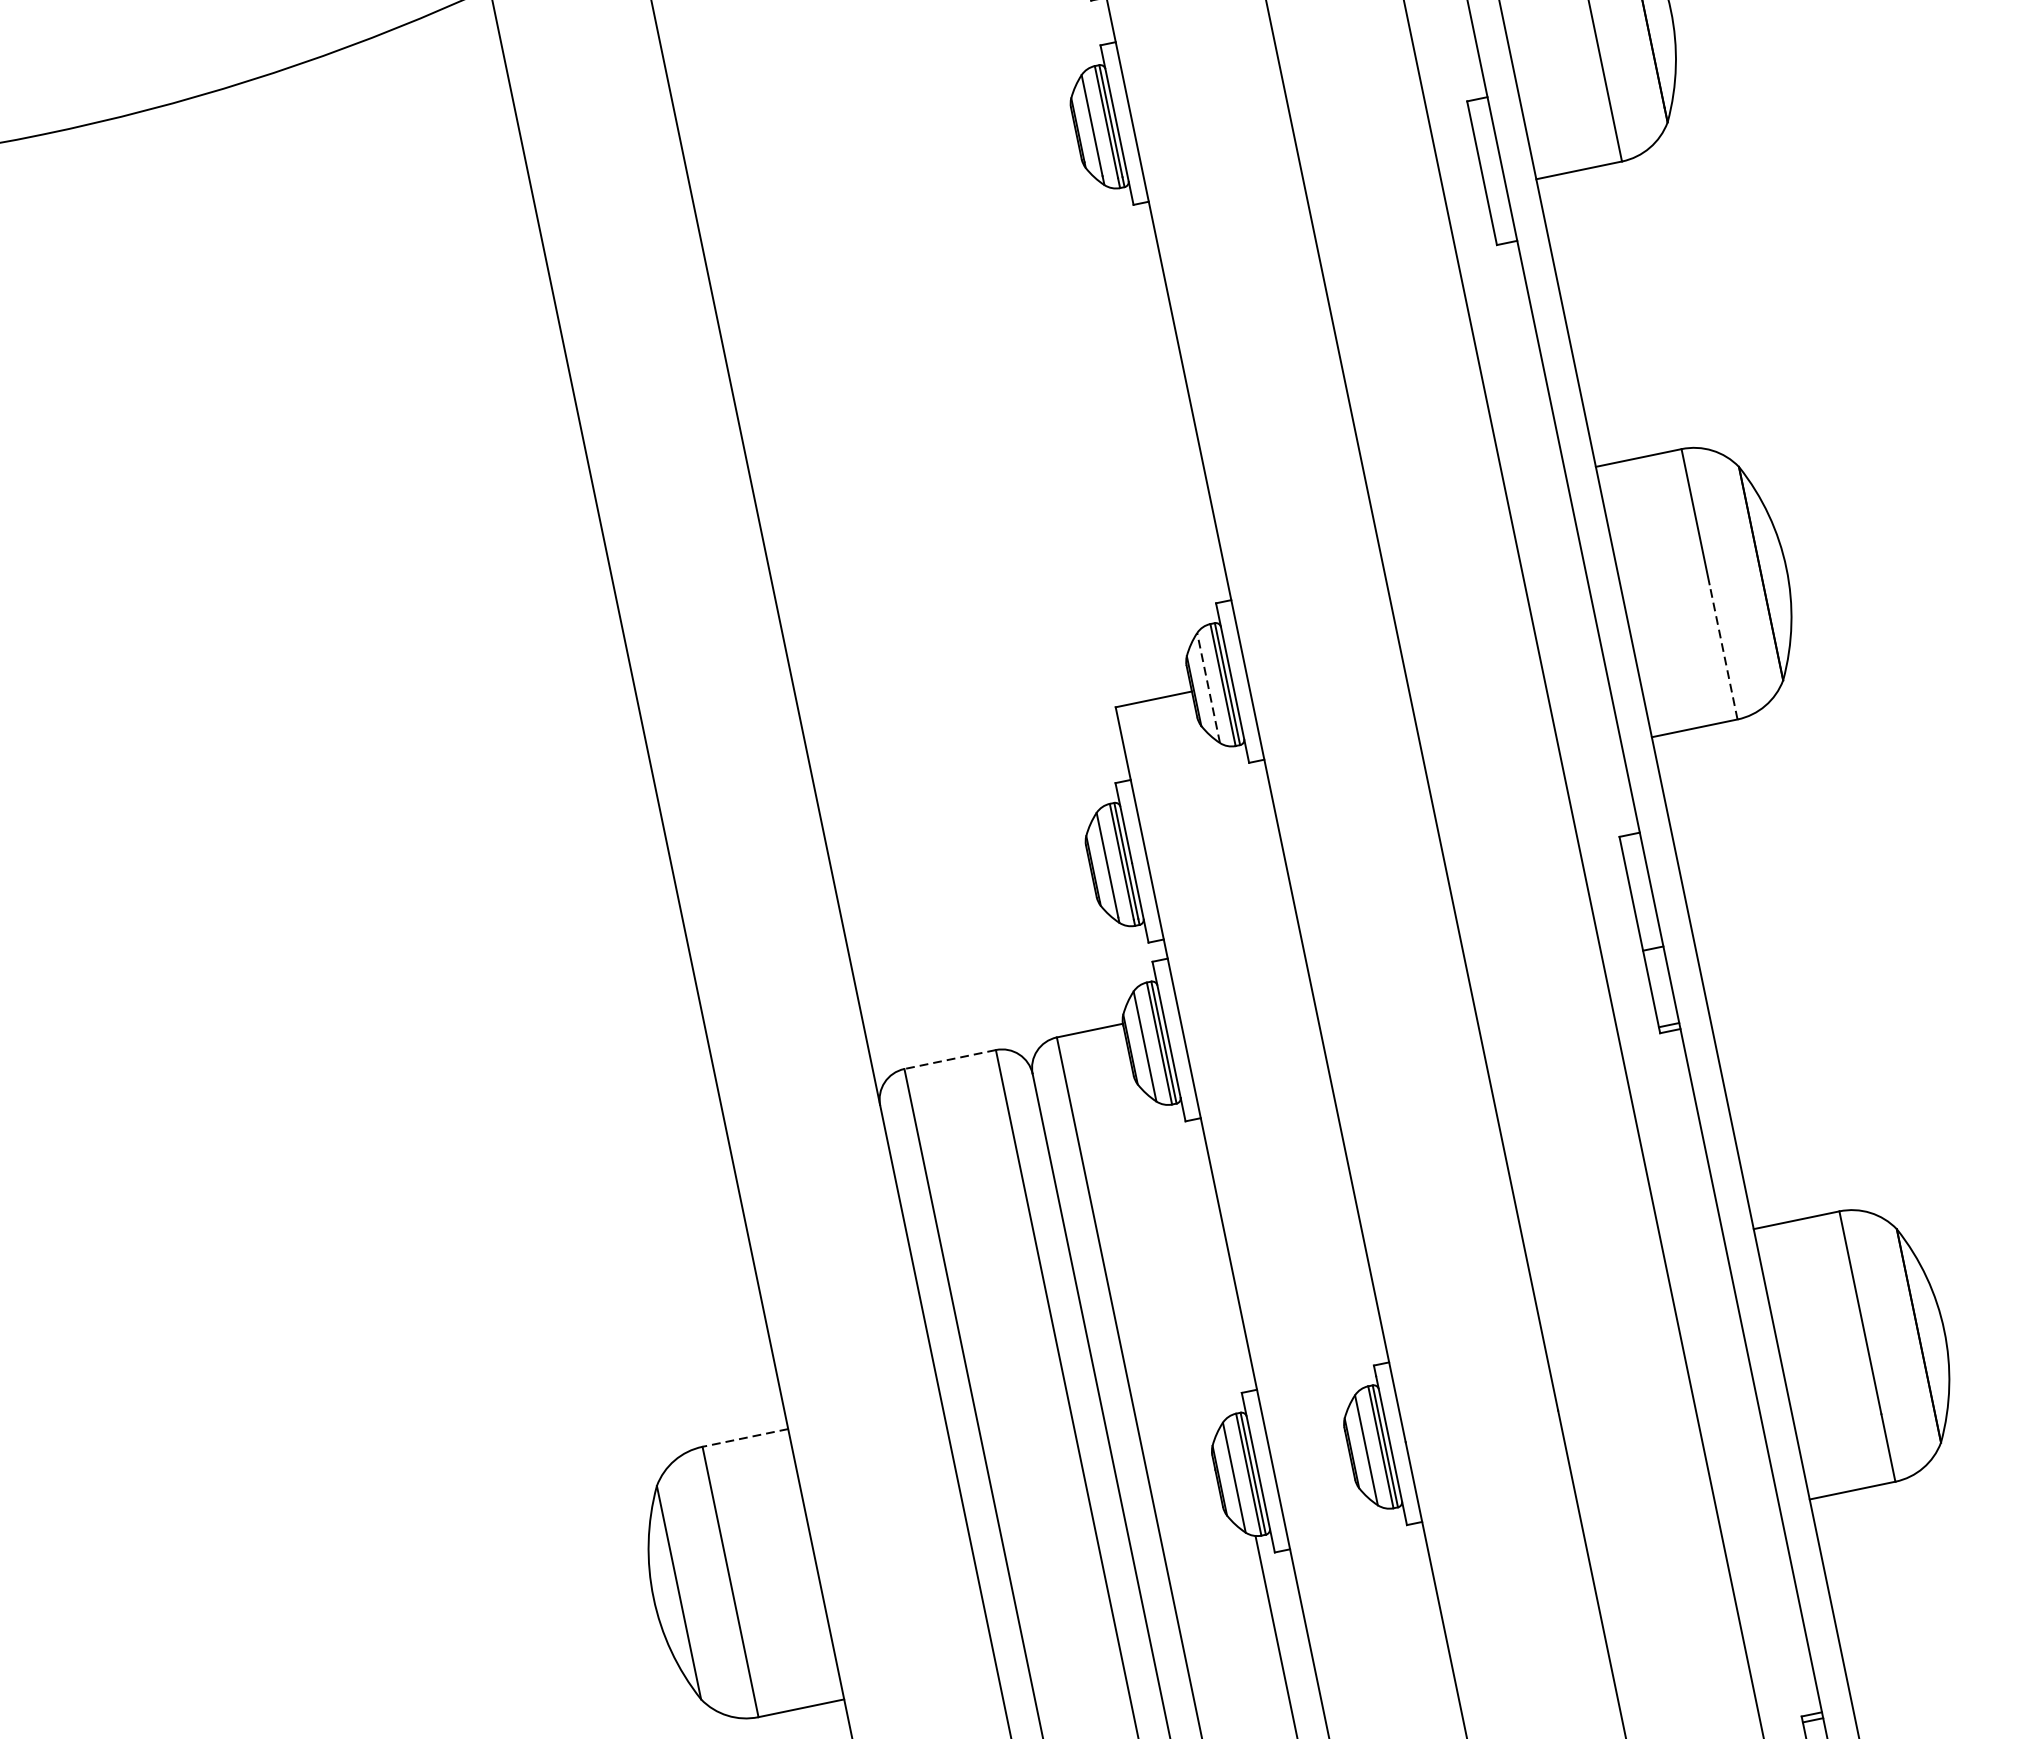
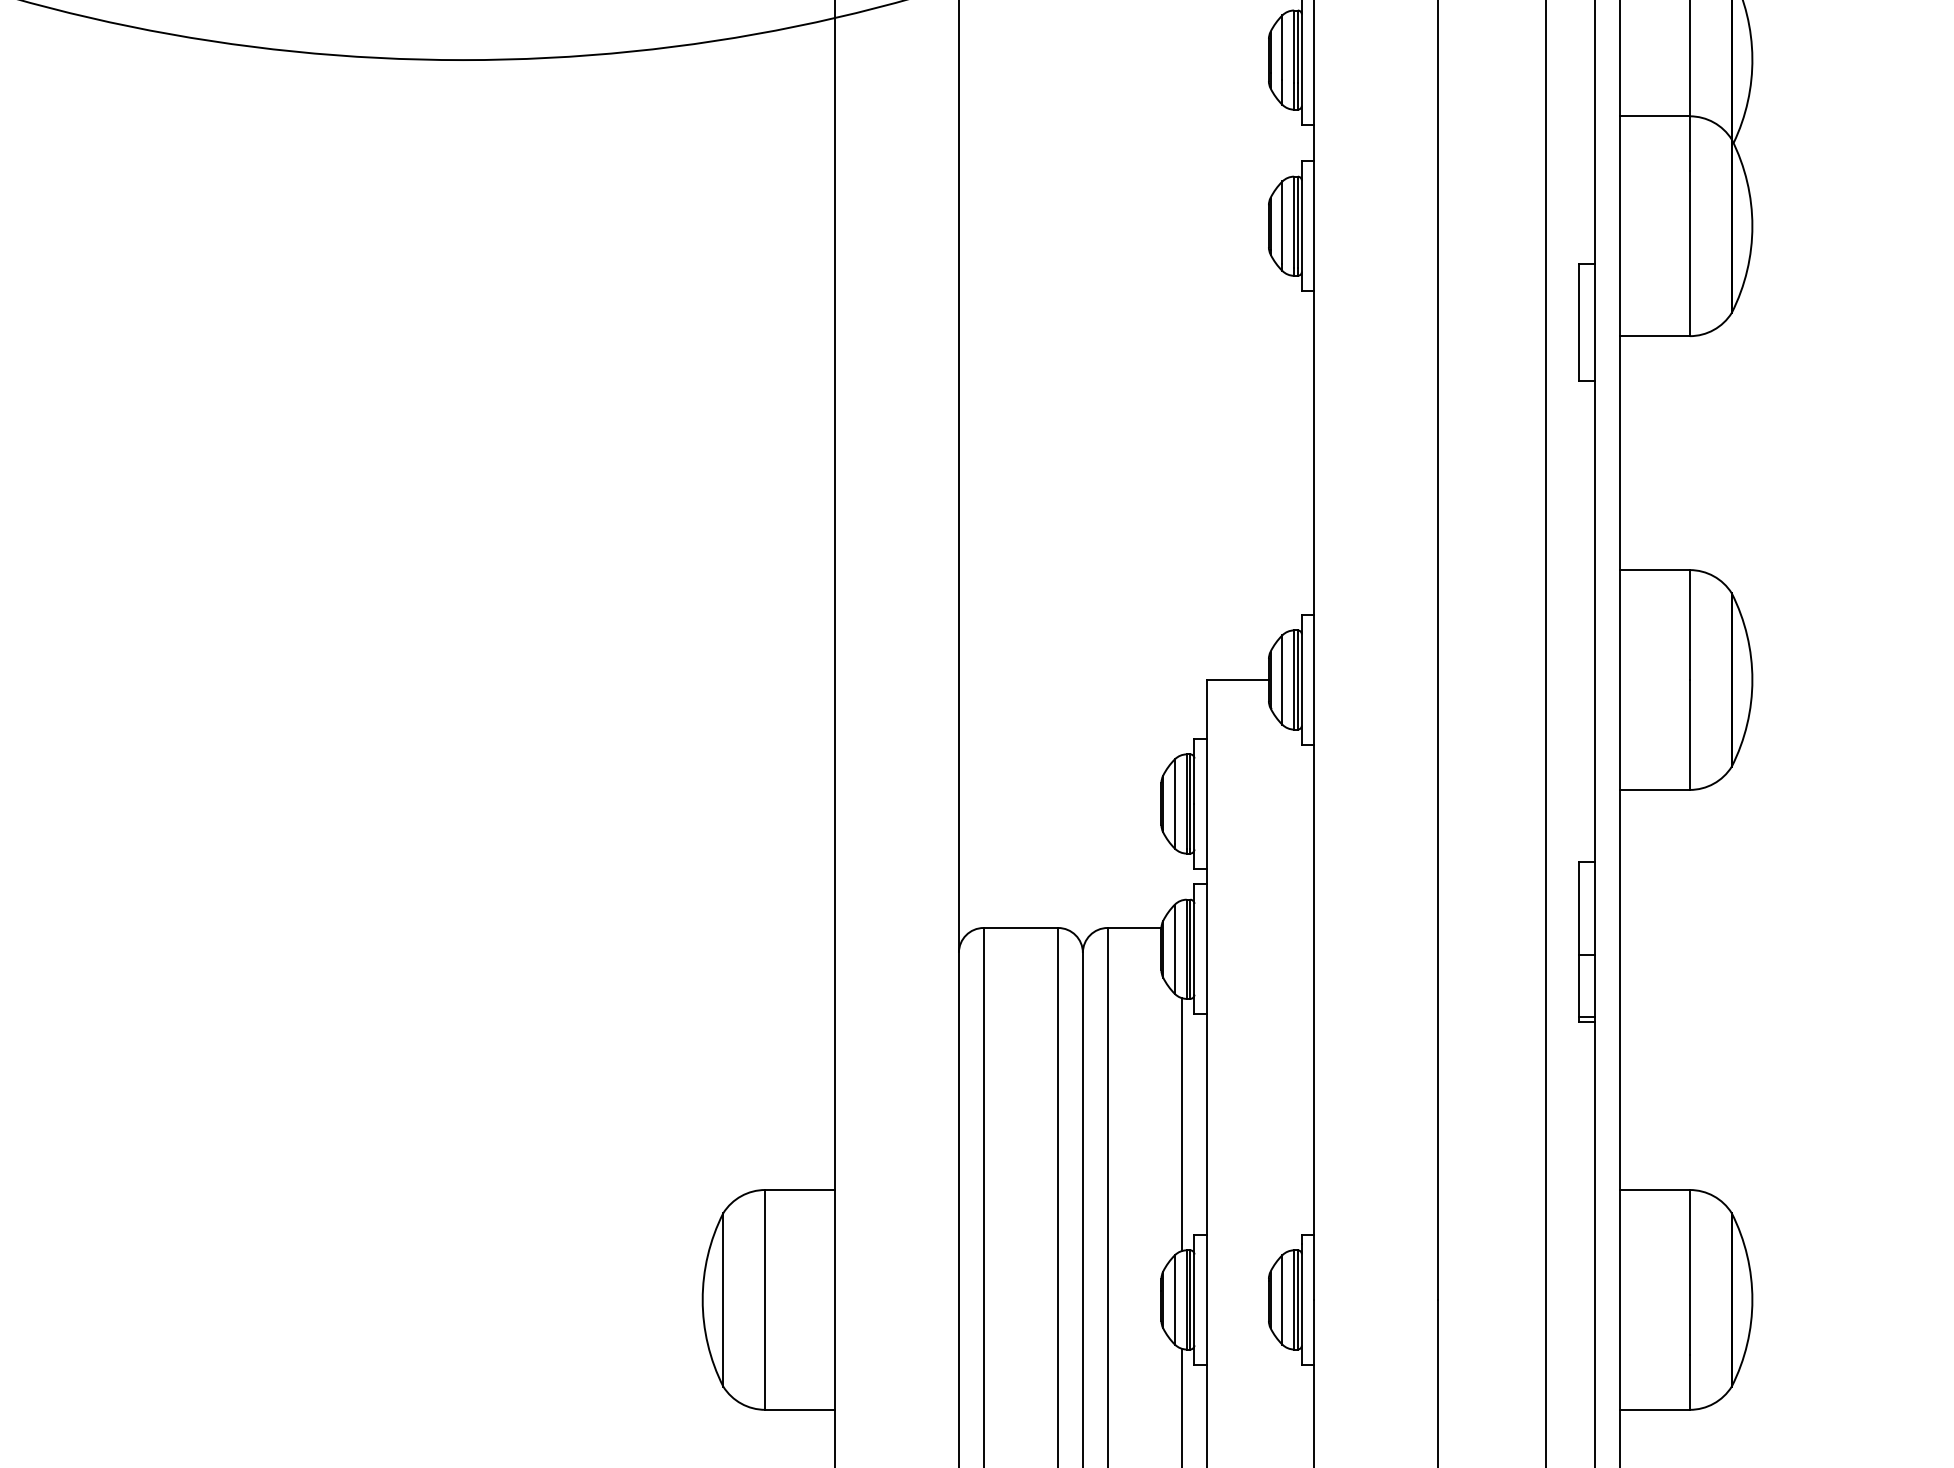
line: (1723, 651) -> (1689, 734), dashed -> solid
line: (1208, 688) -> (1282, 680), dashed -> solid
line: (949, 1059) -> (1020, 927), dashed -> solid
line: (1198, 1260) -> (1182, 1124), added
line: (745, 1437) -> (800, 1189), dashed -> solid

